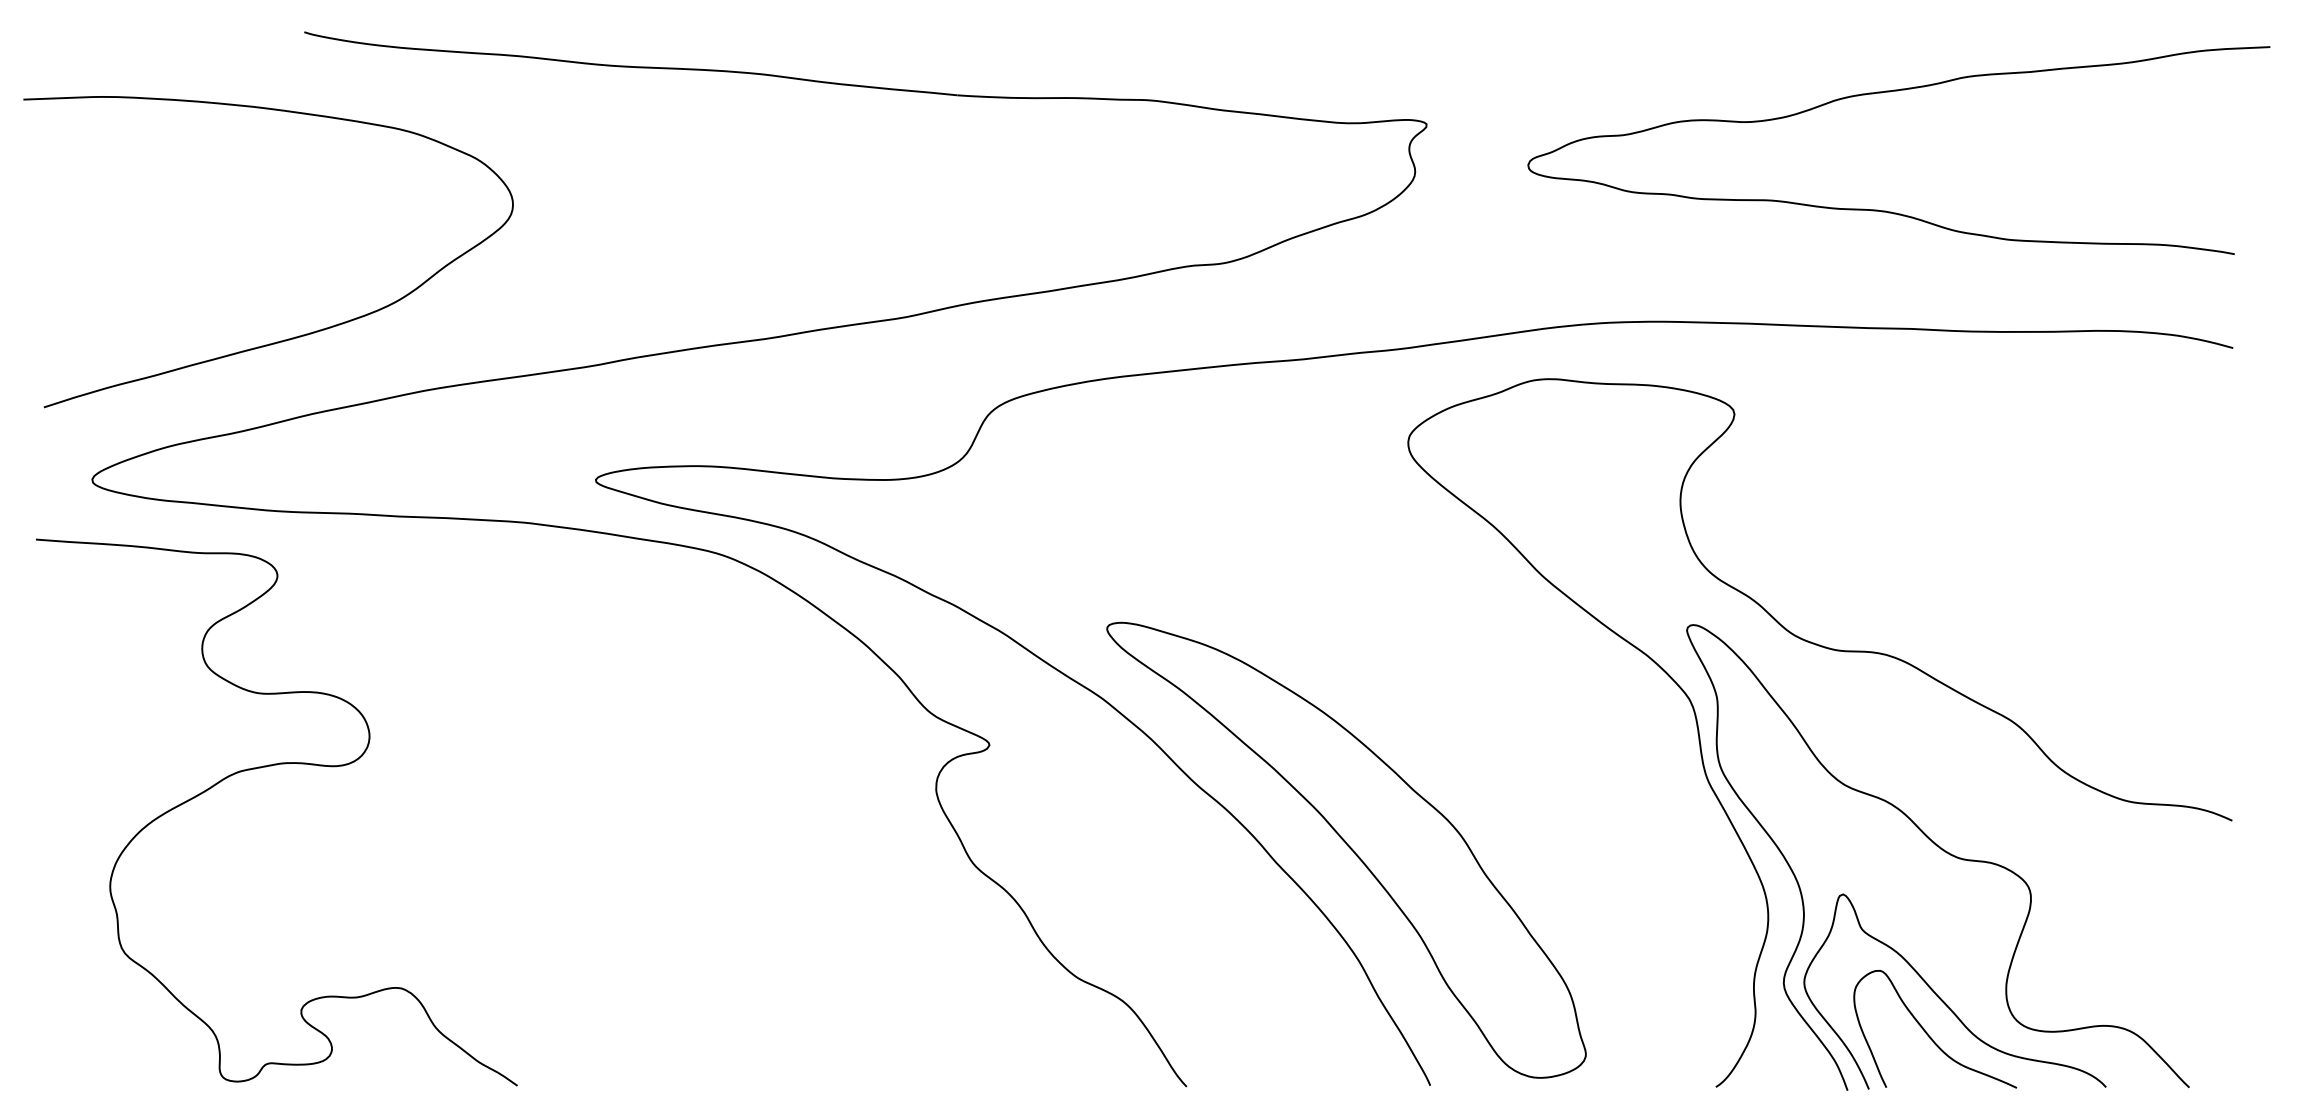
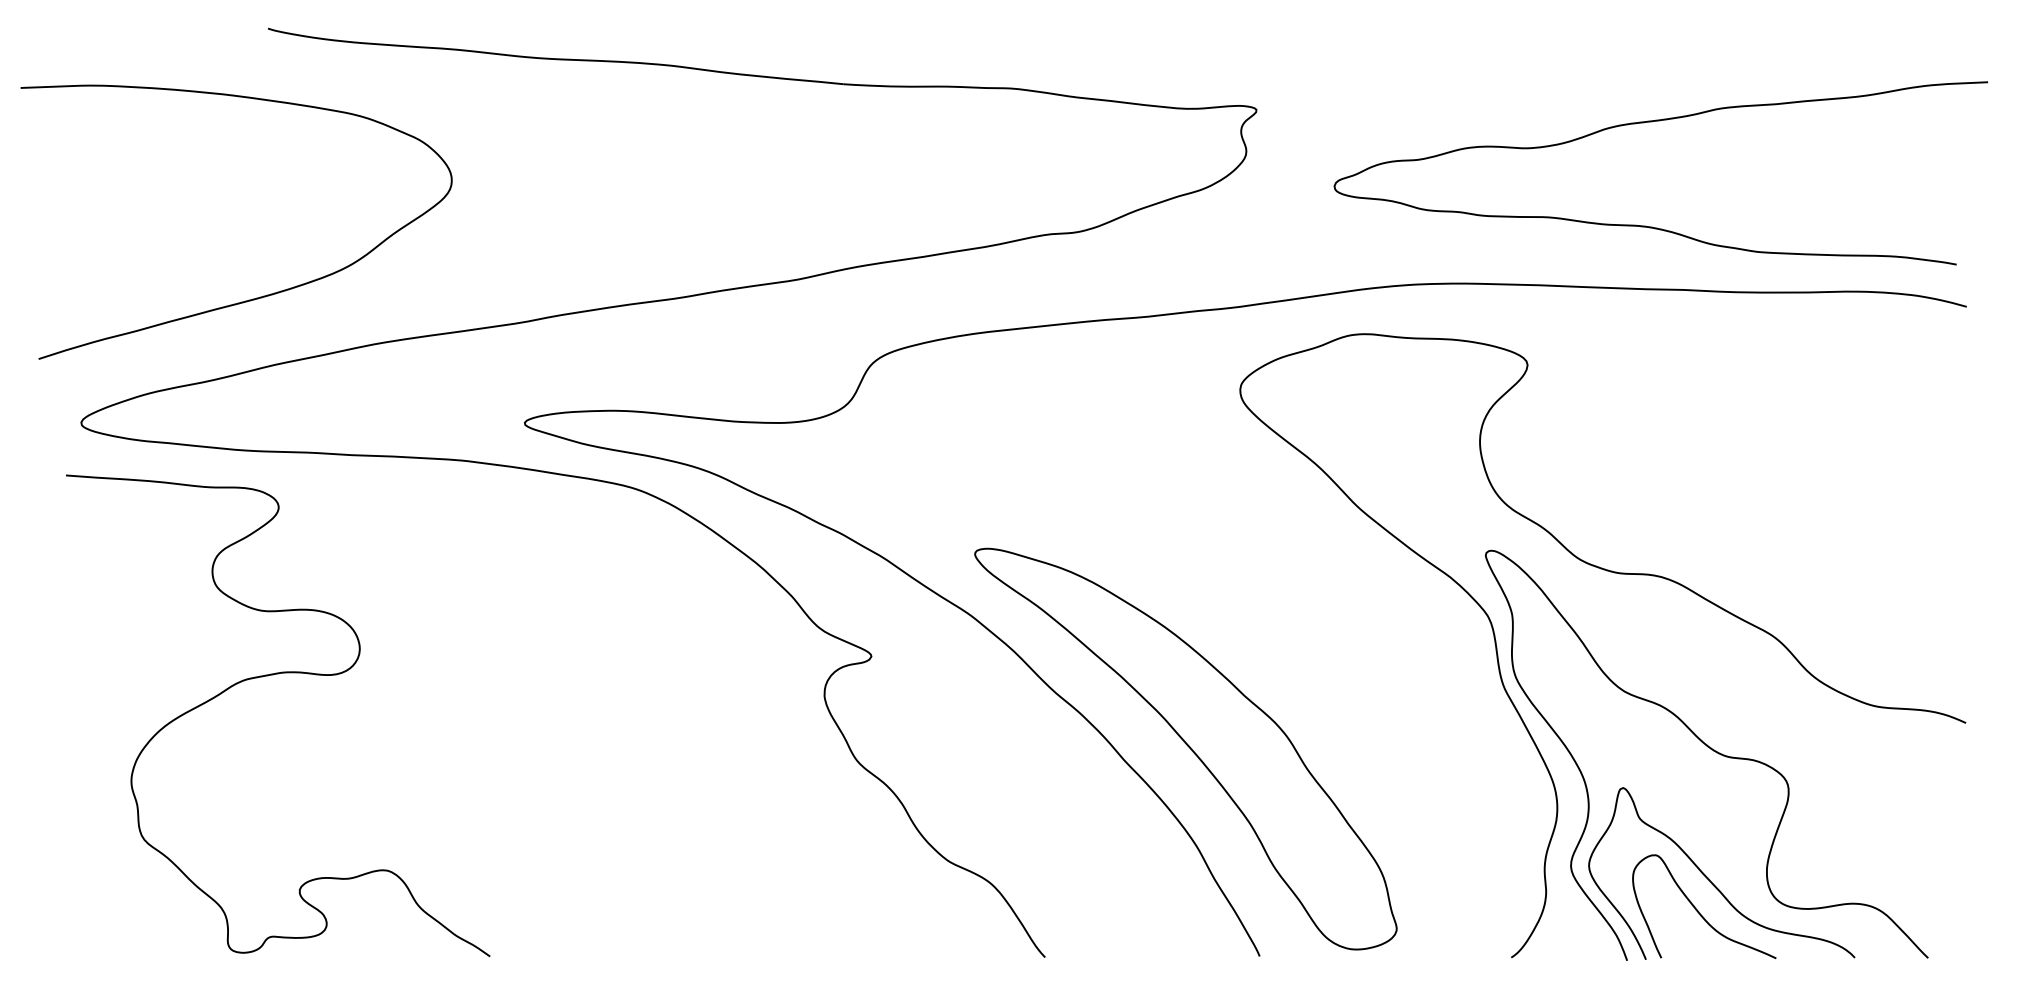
curve: (1890, 92) -> (1653, 122), moved
curve: (266, 767) -> (269, 676), moved

